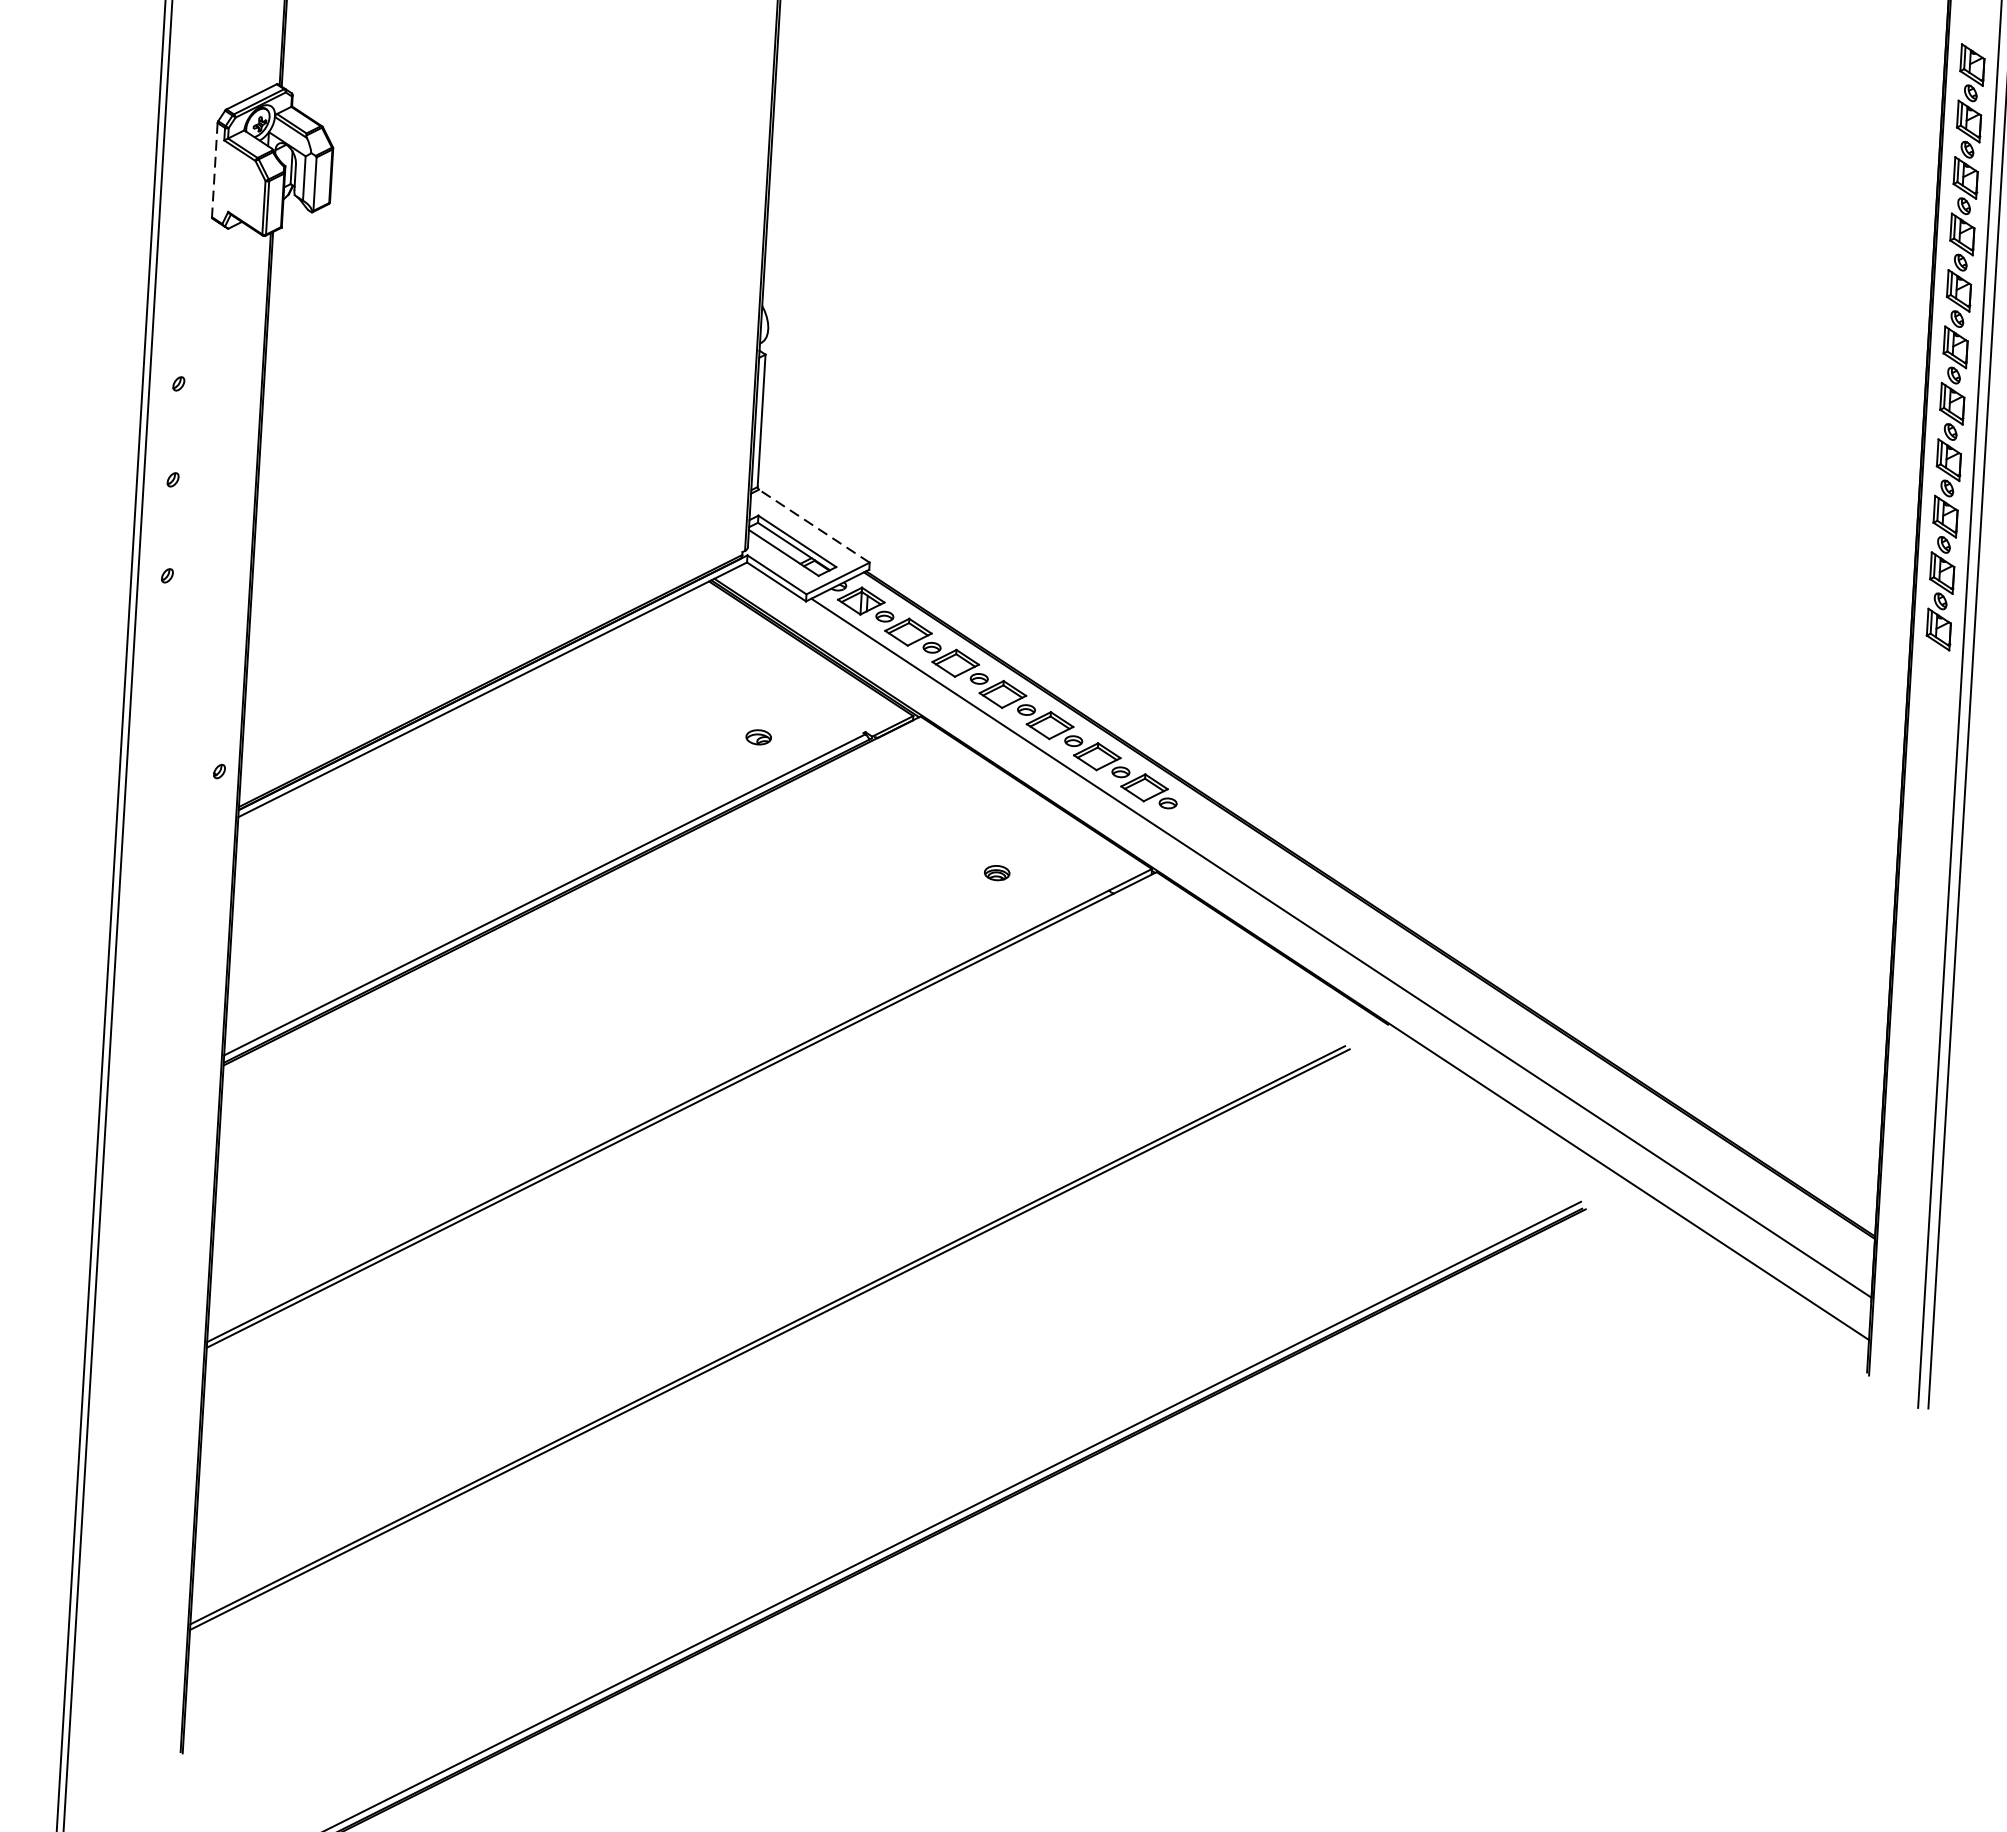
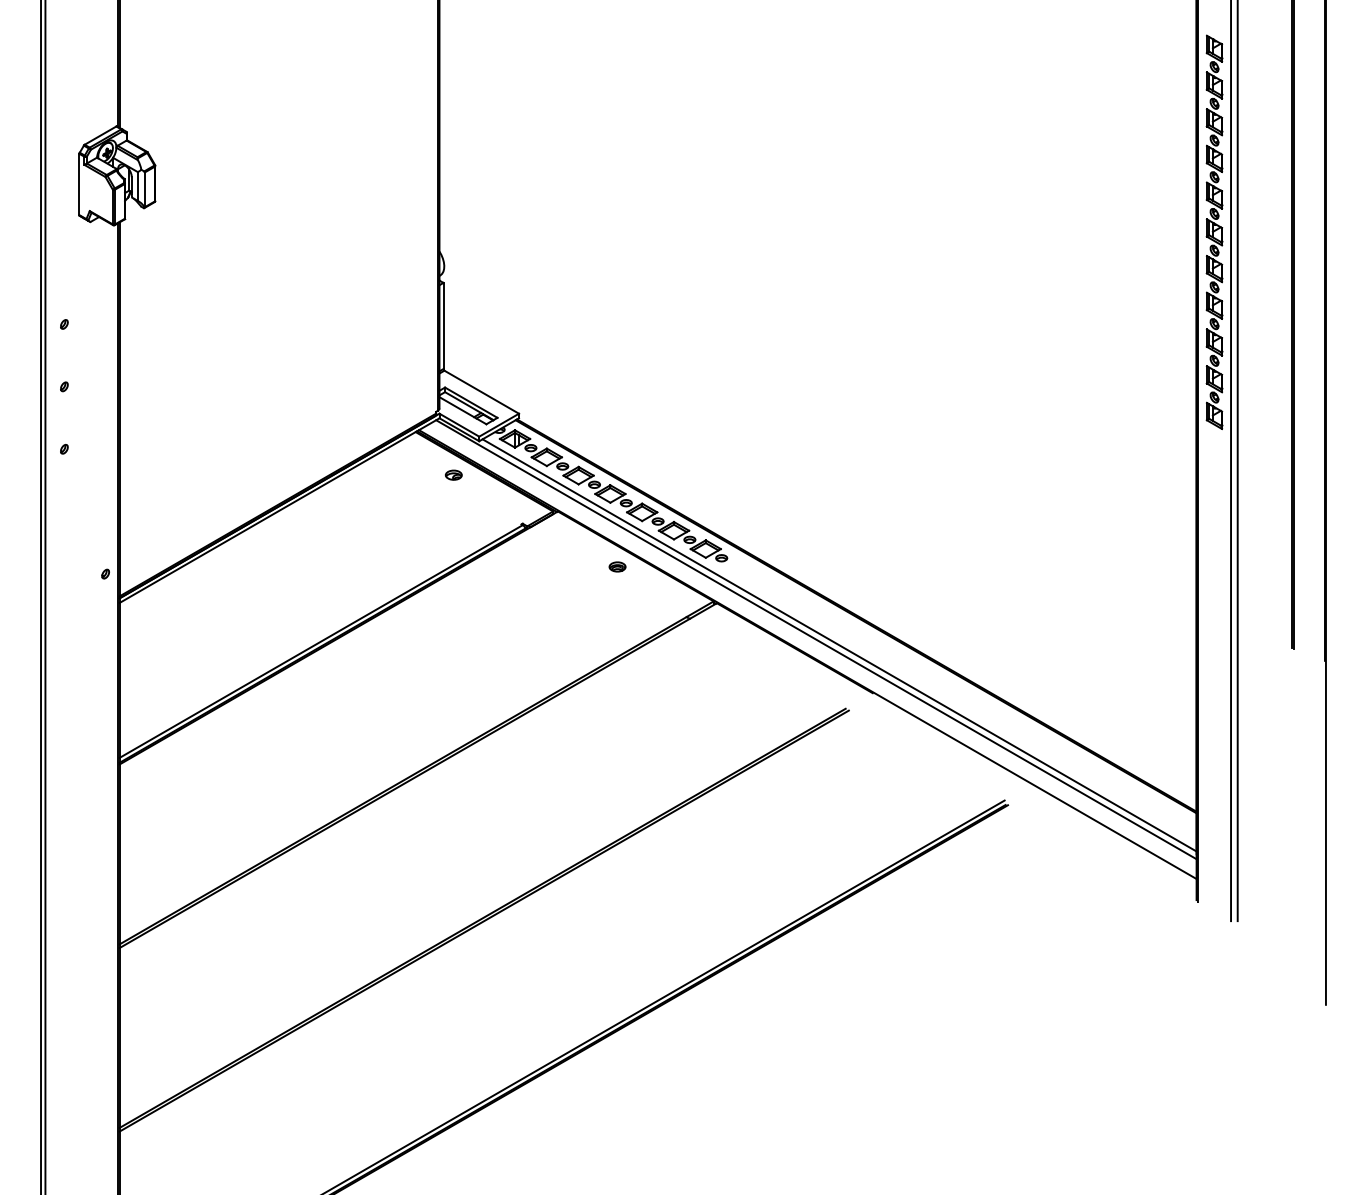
line: (214, 170) -> (79, 184), dashed -> solid
line: (814, 525) -> (481, 391), dashed -> solid
part: (758, 736) -> (453, 474), moved
part: (997, 872) -> (617, 566), moved
line: (1306, 937) -> (816, 639), added

